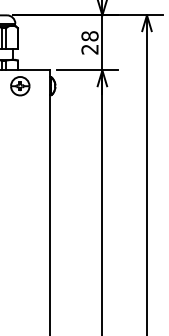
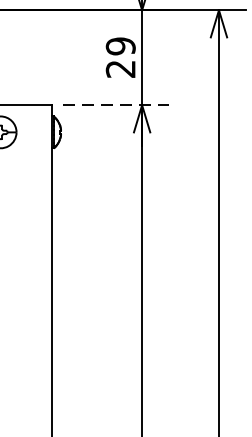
text: (89, 36) -> (119, 46), 28 -> 29
line: (87, 70) -> (116, 105), solid -> dashed

